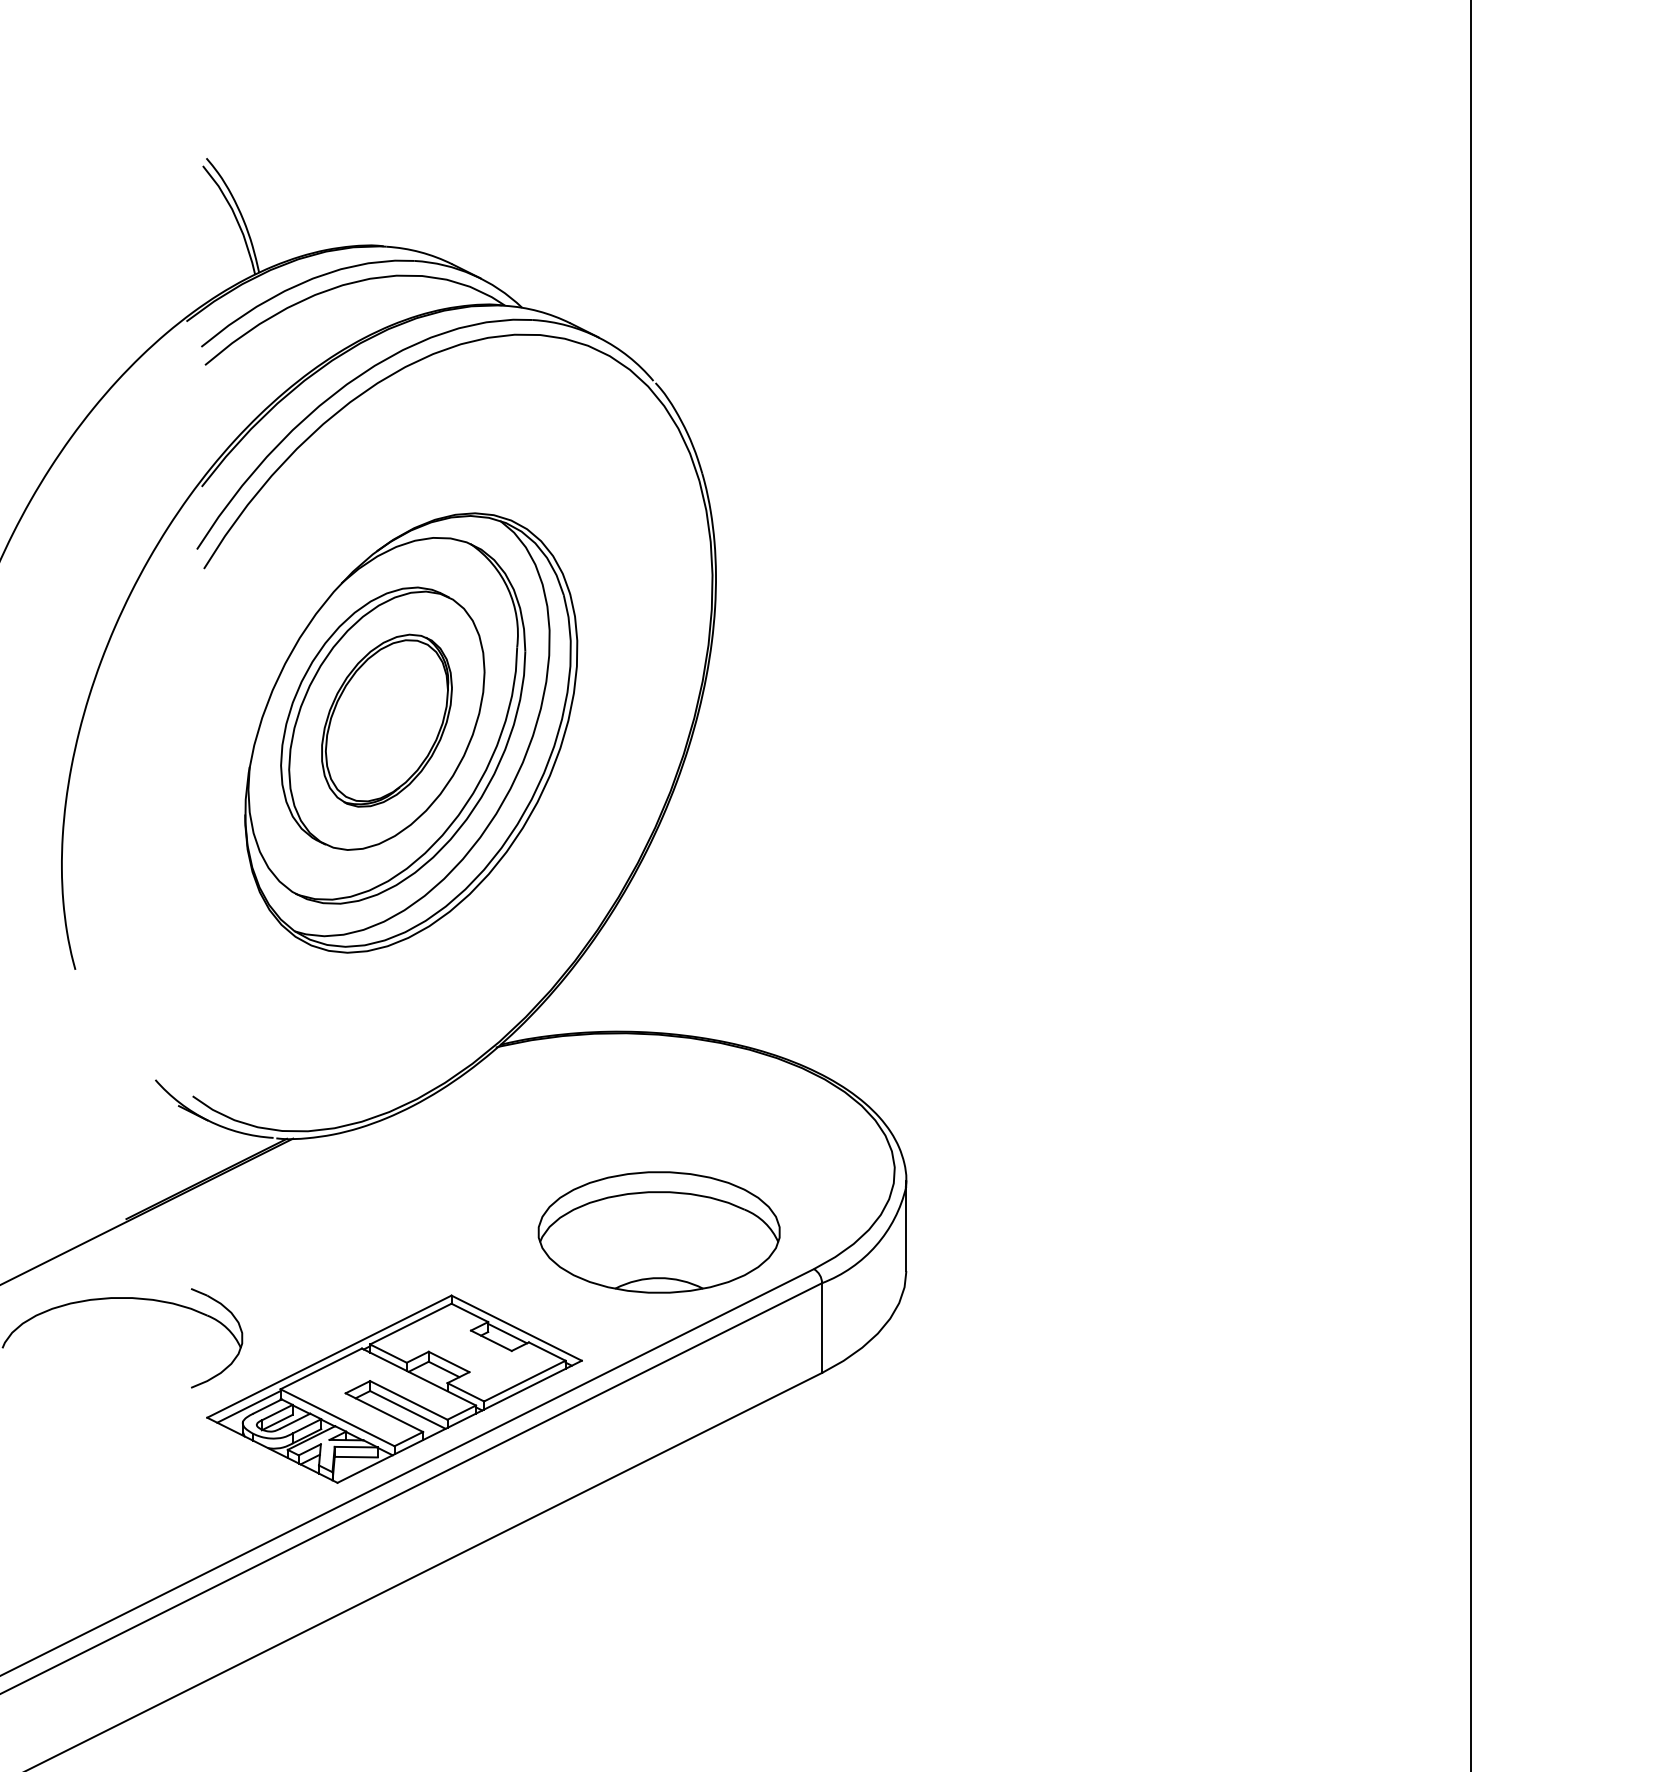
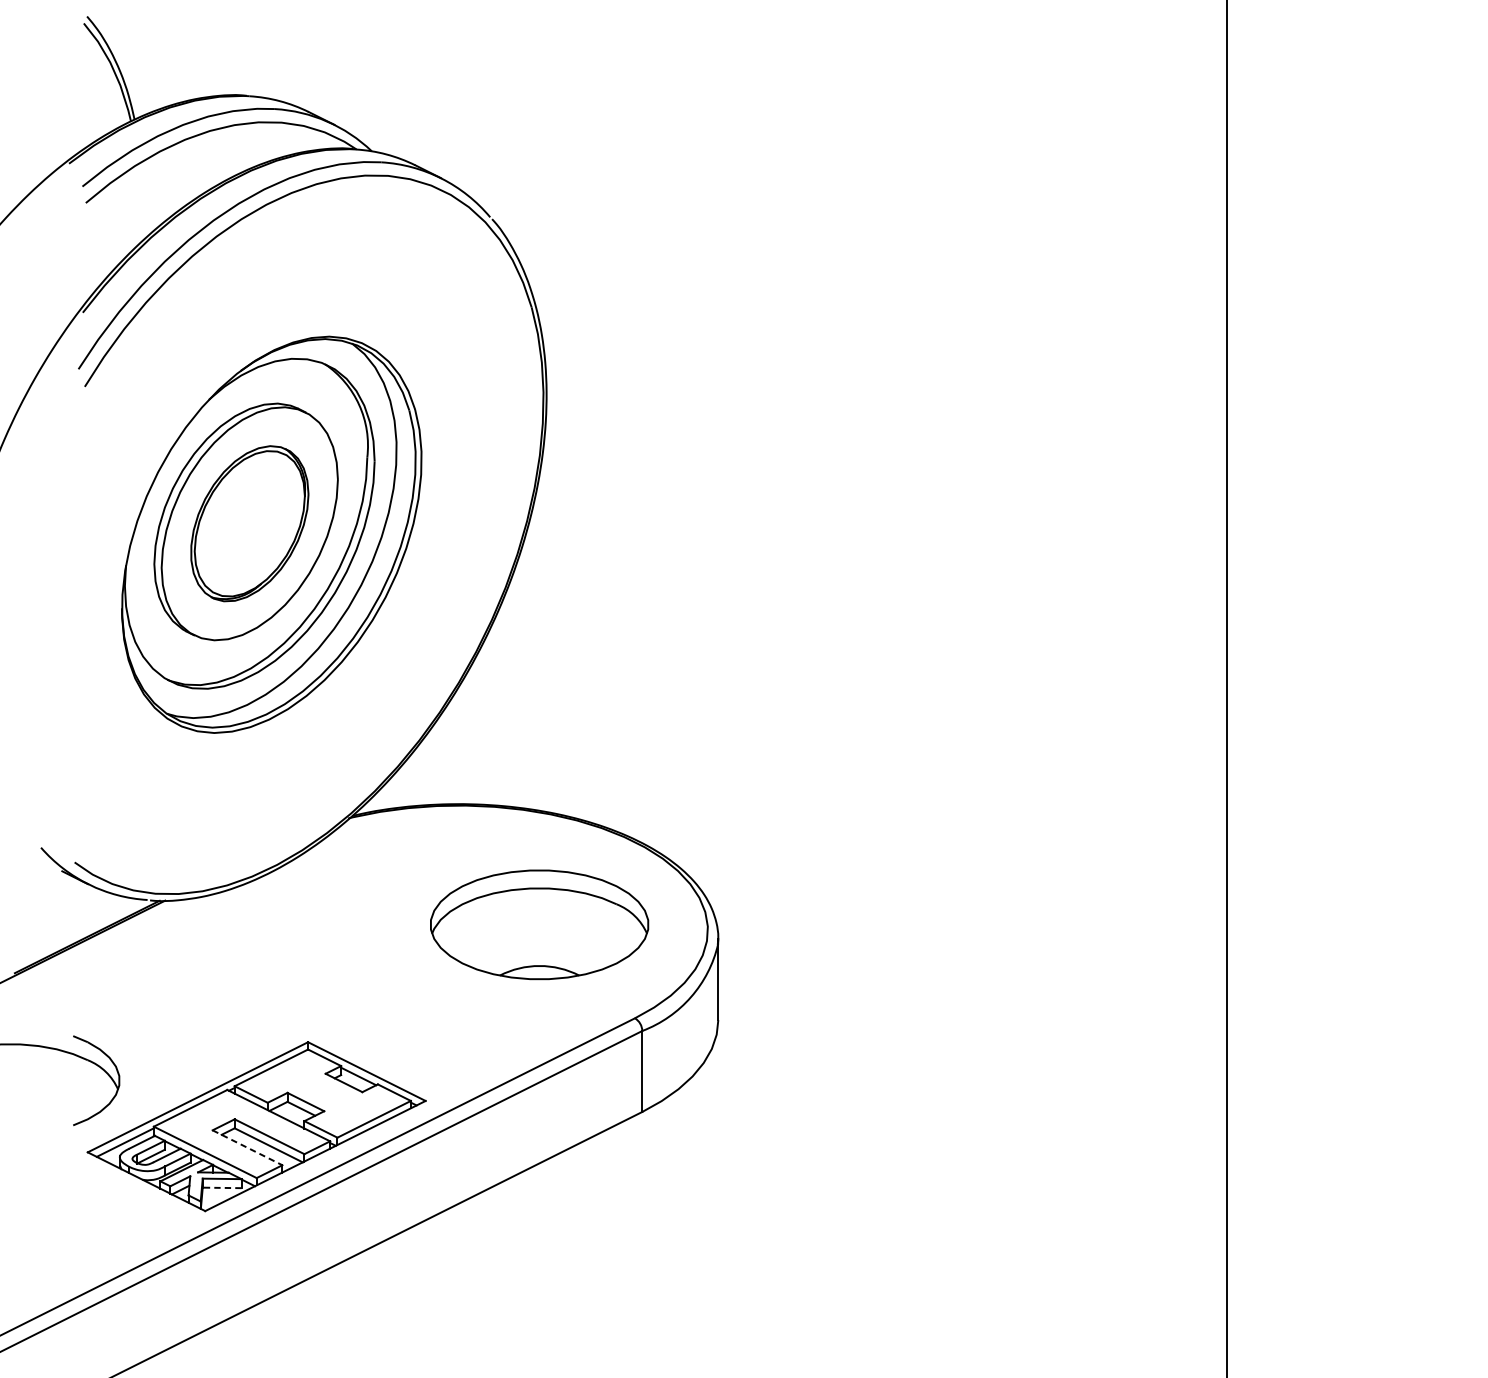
part: (658, 1232) -> (538, 924), moved
line: (384, 1412) -> (247, 1147), solid -> dashed
line: (356, 1457) -> (222, 1188), solid -> dashed

